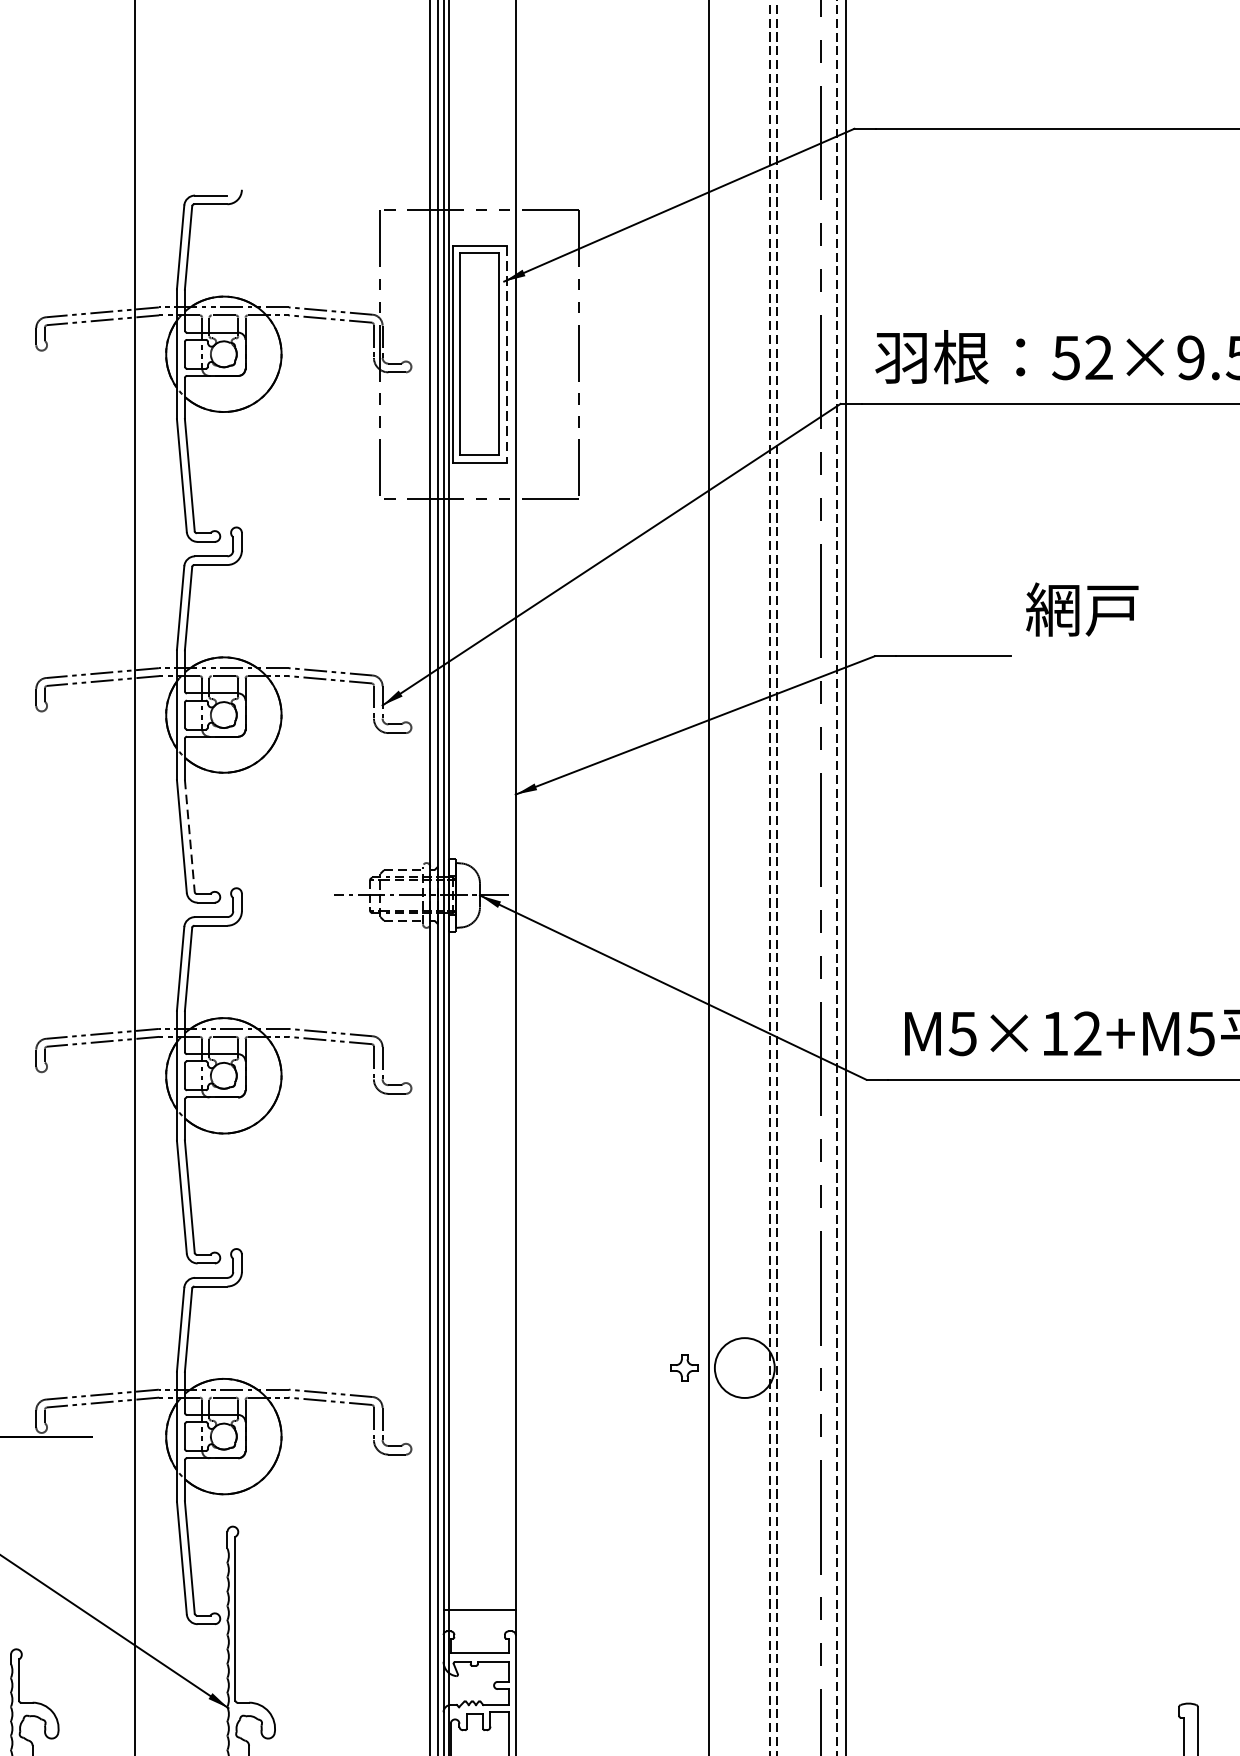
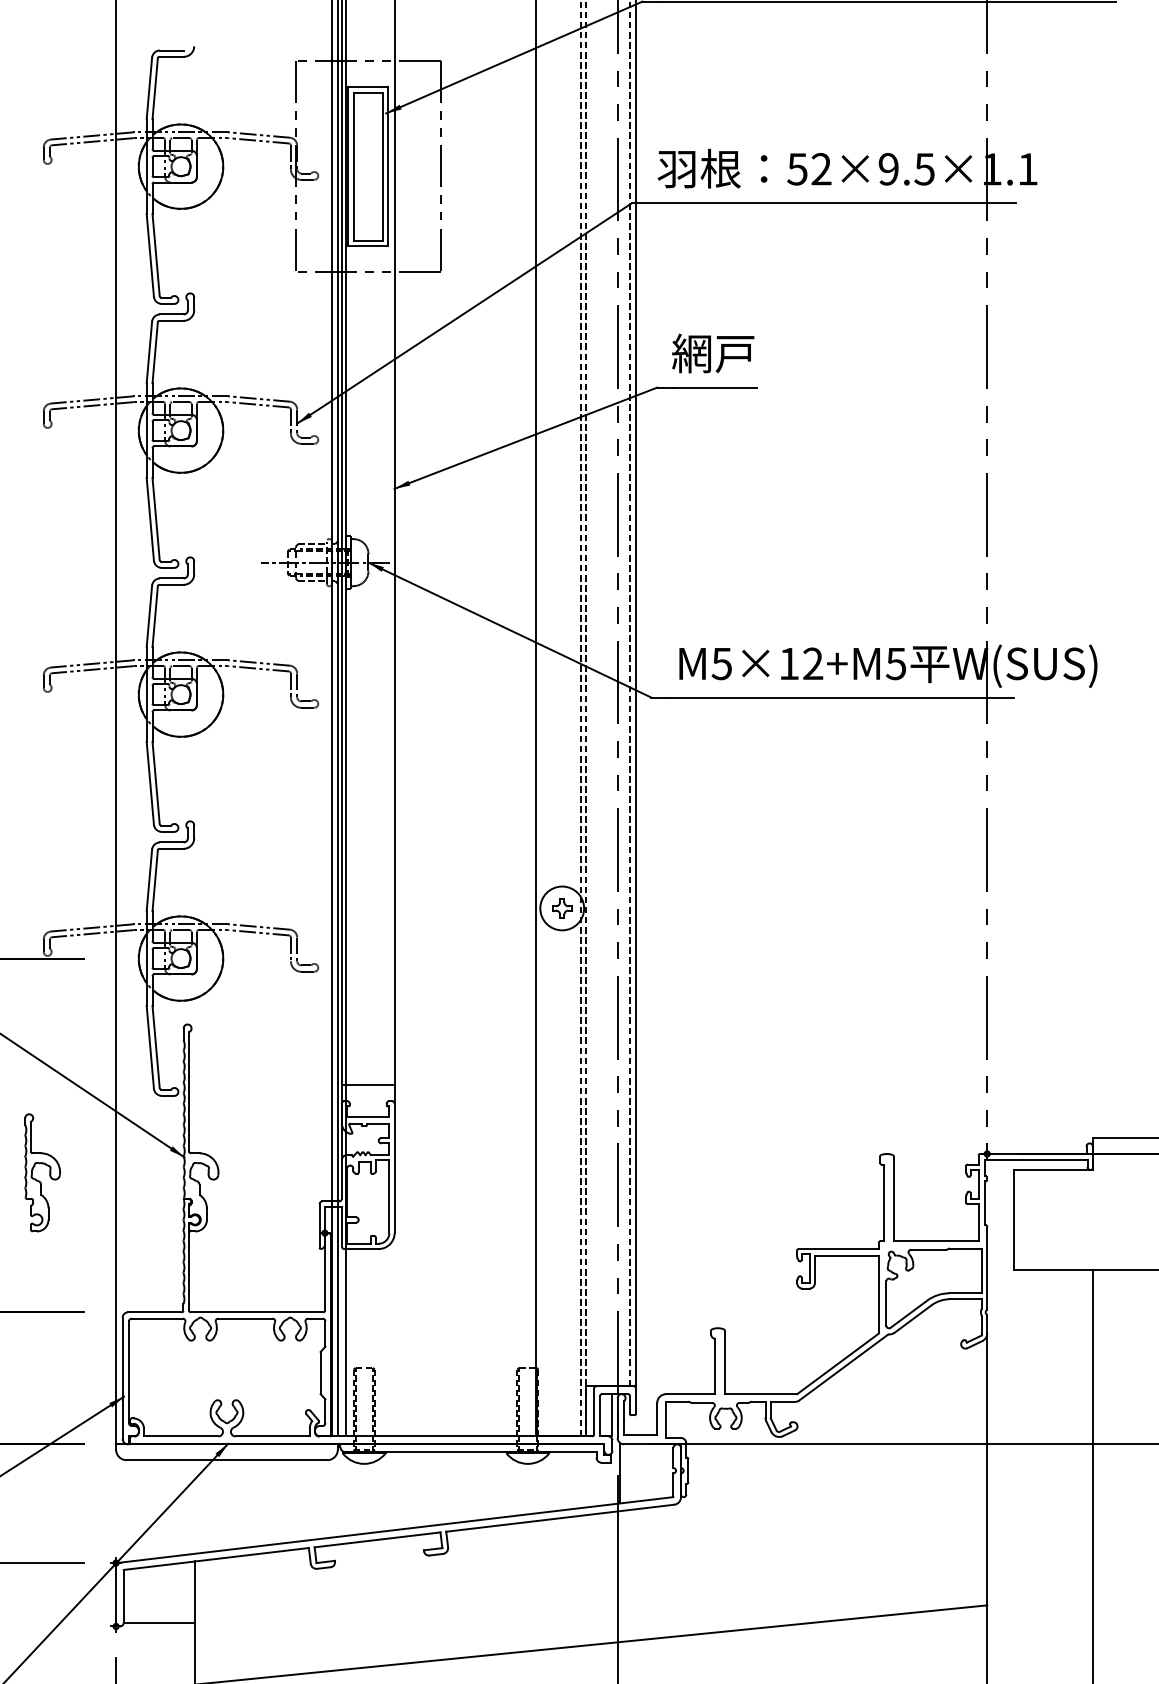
line: (507, 355) -> (388, 167), dashed -> solid
text: (1082, 609) -> (713, 353), moved
line: (190, 836) -> (156, 519), dashed -> solid
part: (685, 1368) -> (562, 908), moved

